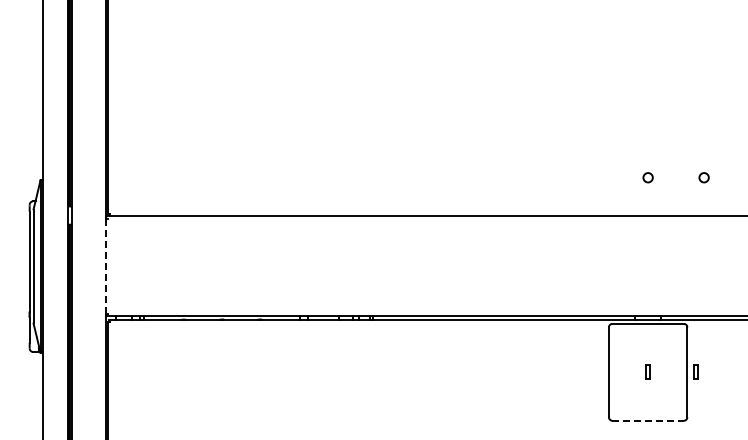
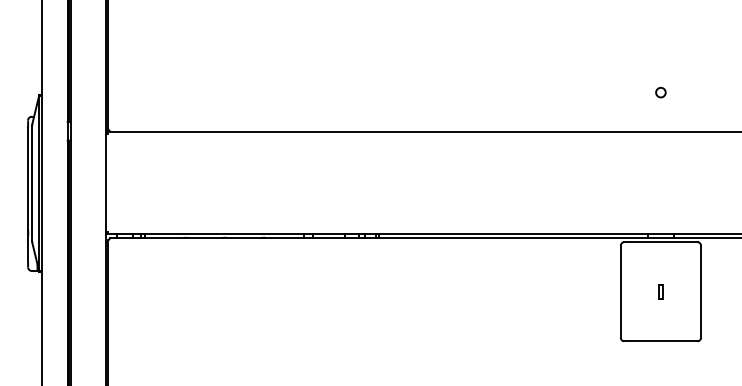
circle: (703, 177) -> (717, 92), removed
line: (106, 266) -> (106, 183), dashed -> solid
part: (695, 371) -> (709, 290), removed
line: (648, 420) -> (661, 341), dashed -> solid

